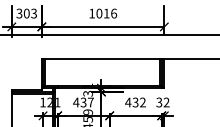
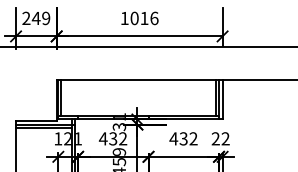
text: (26, 13) -> (36, 18), 303 -> 249
text: (91, 102) -> (123, 138), 437 -> 432
text: (159, 102) -> (215, 138), 32 -> 22

